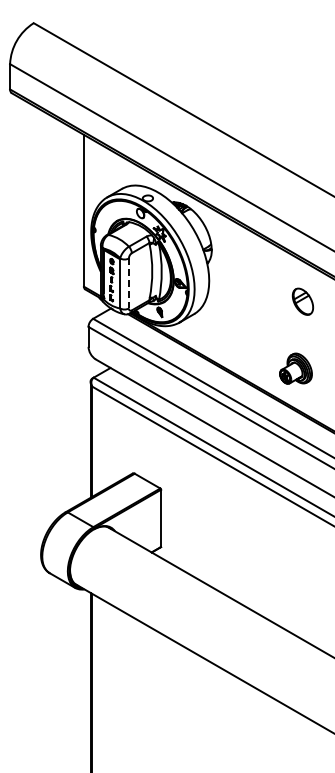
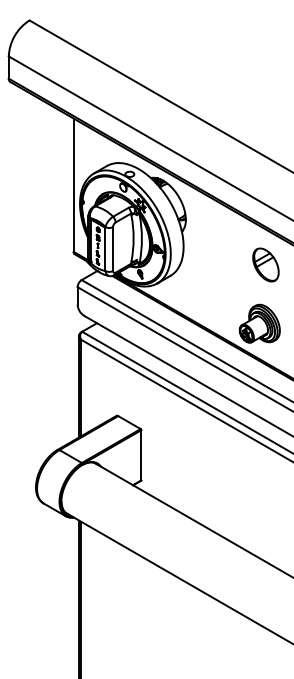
line: (128, 283) -> (112, 249), dashed -> solid
part: (302, 301) -> (265, 264), size x1.43
part: (295, 368) -> (259, 323), size x1.43

